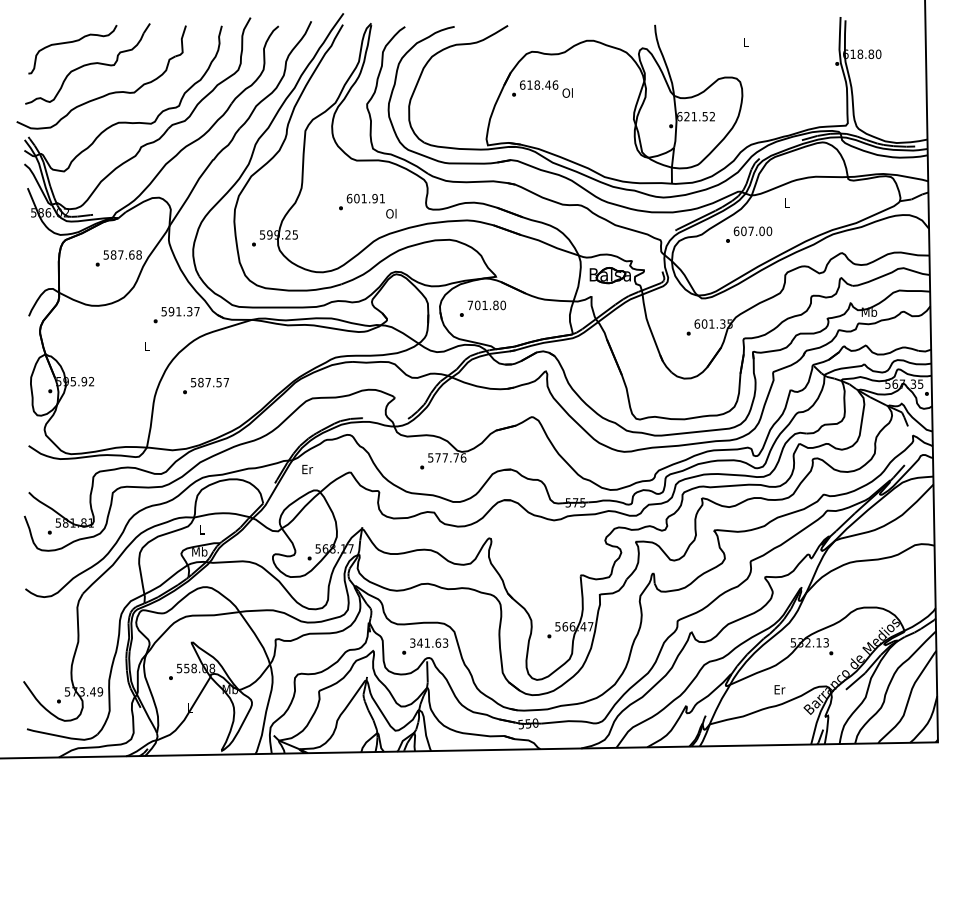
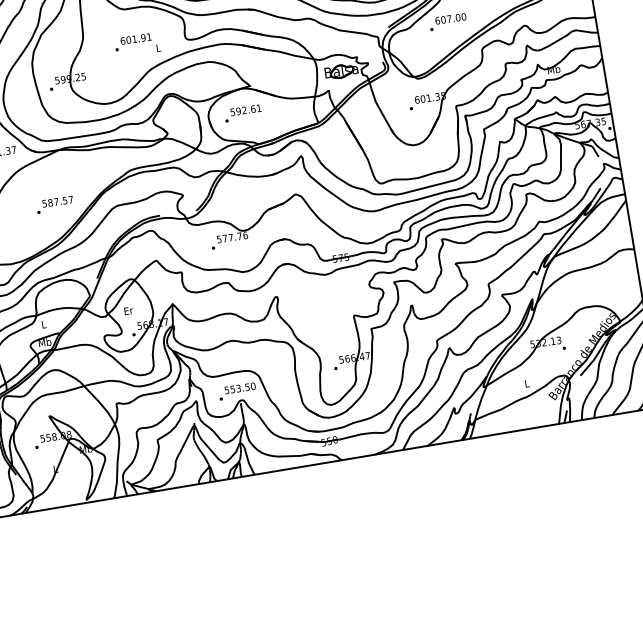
text: (391, 213) -> (158, 47), Ol -> L
text: (486, 305) -> (245, 110), 701.80 -> 592.61
text: (205, 386) -> (54, 205), moved
text: (307, 469) -> (128, 310), moved
text: (429, 642) -> (240, 387), 341.63 -> 553.50
text: (779, 689) -> (527, 383), Er -> L

